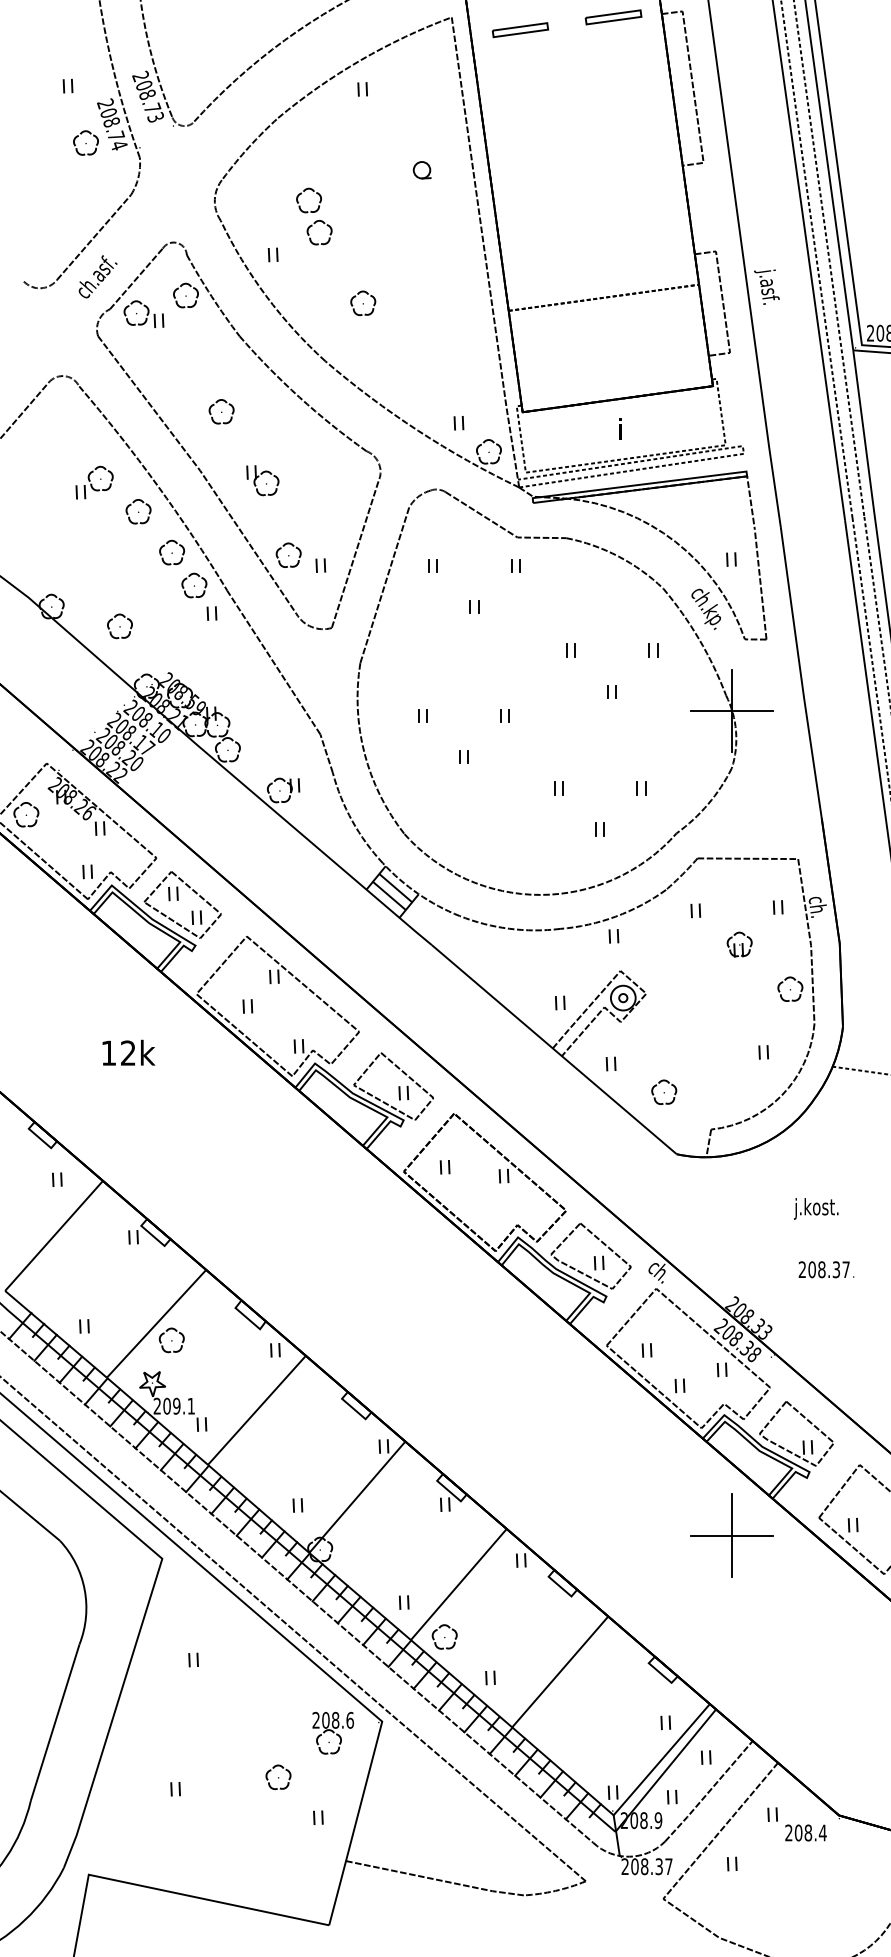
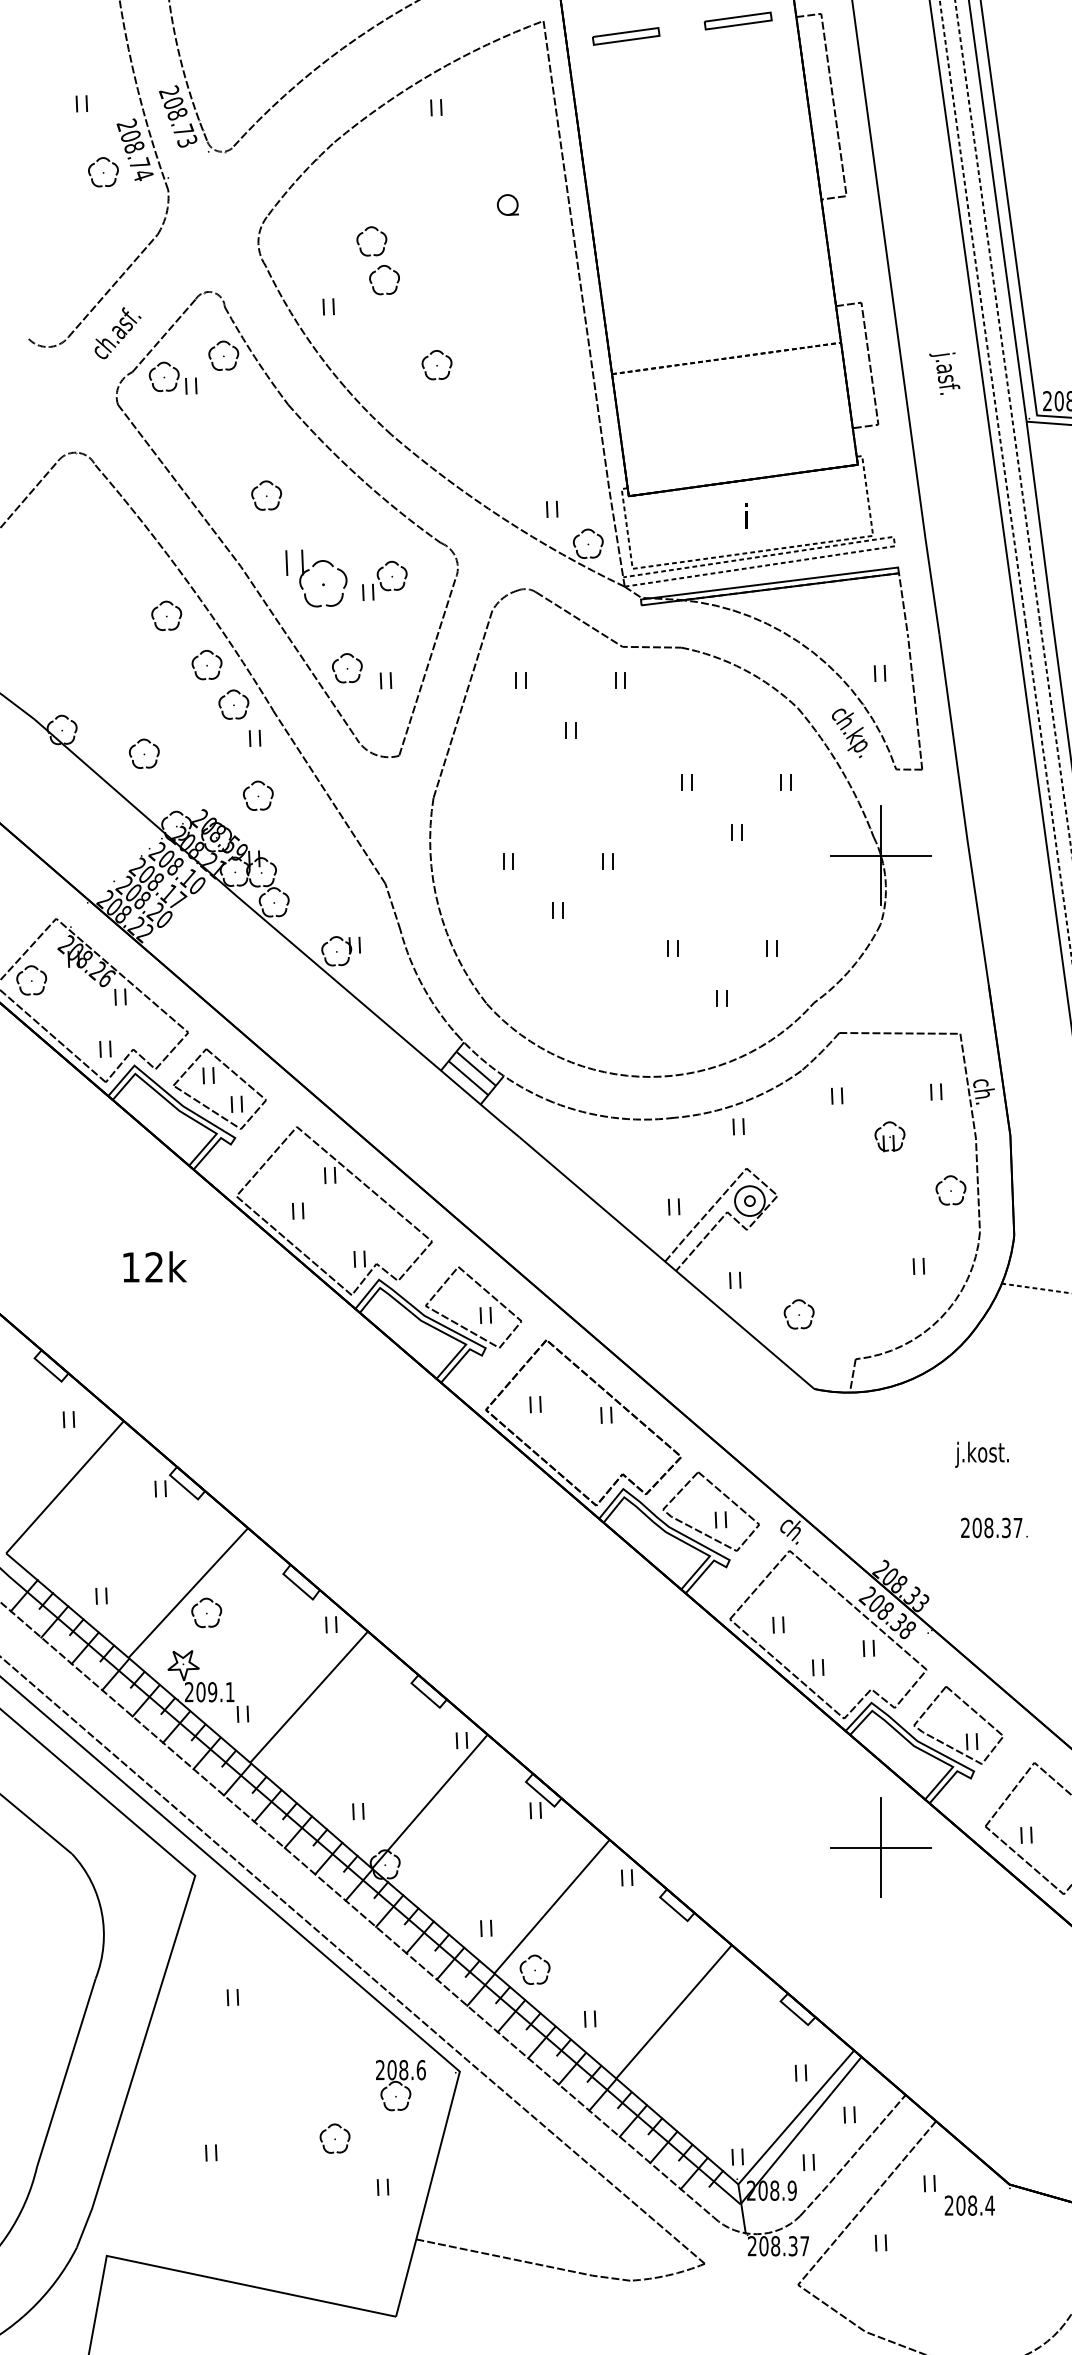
text: (766, 287) -> (944, 373), moved
part: (262, 480) -> (315, 578), size x1.6
part: (94, 482) -> (384, 580), moved
part: (214, 661) -> (258, 795), added

